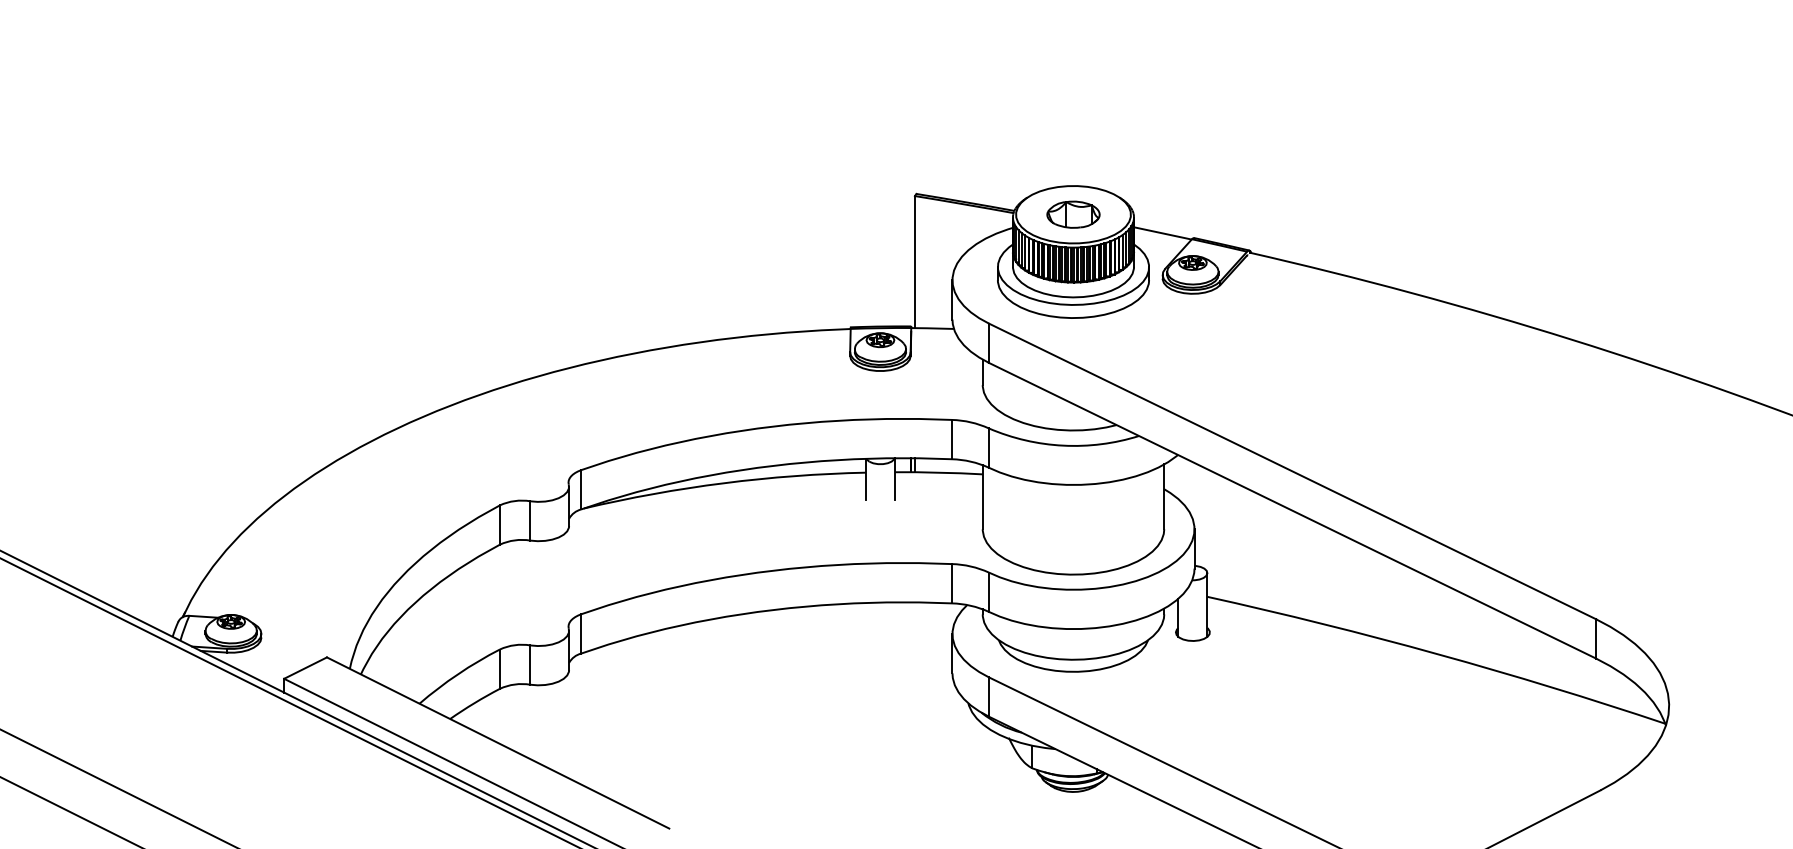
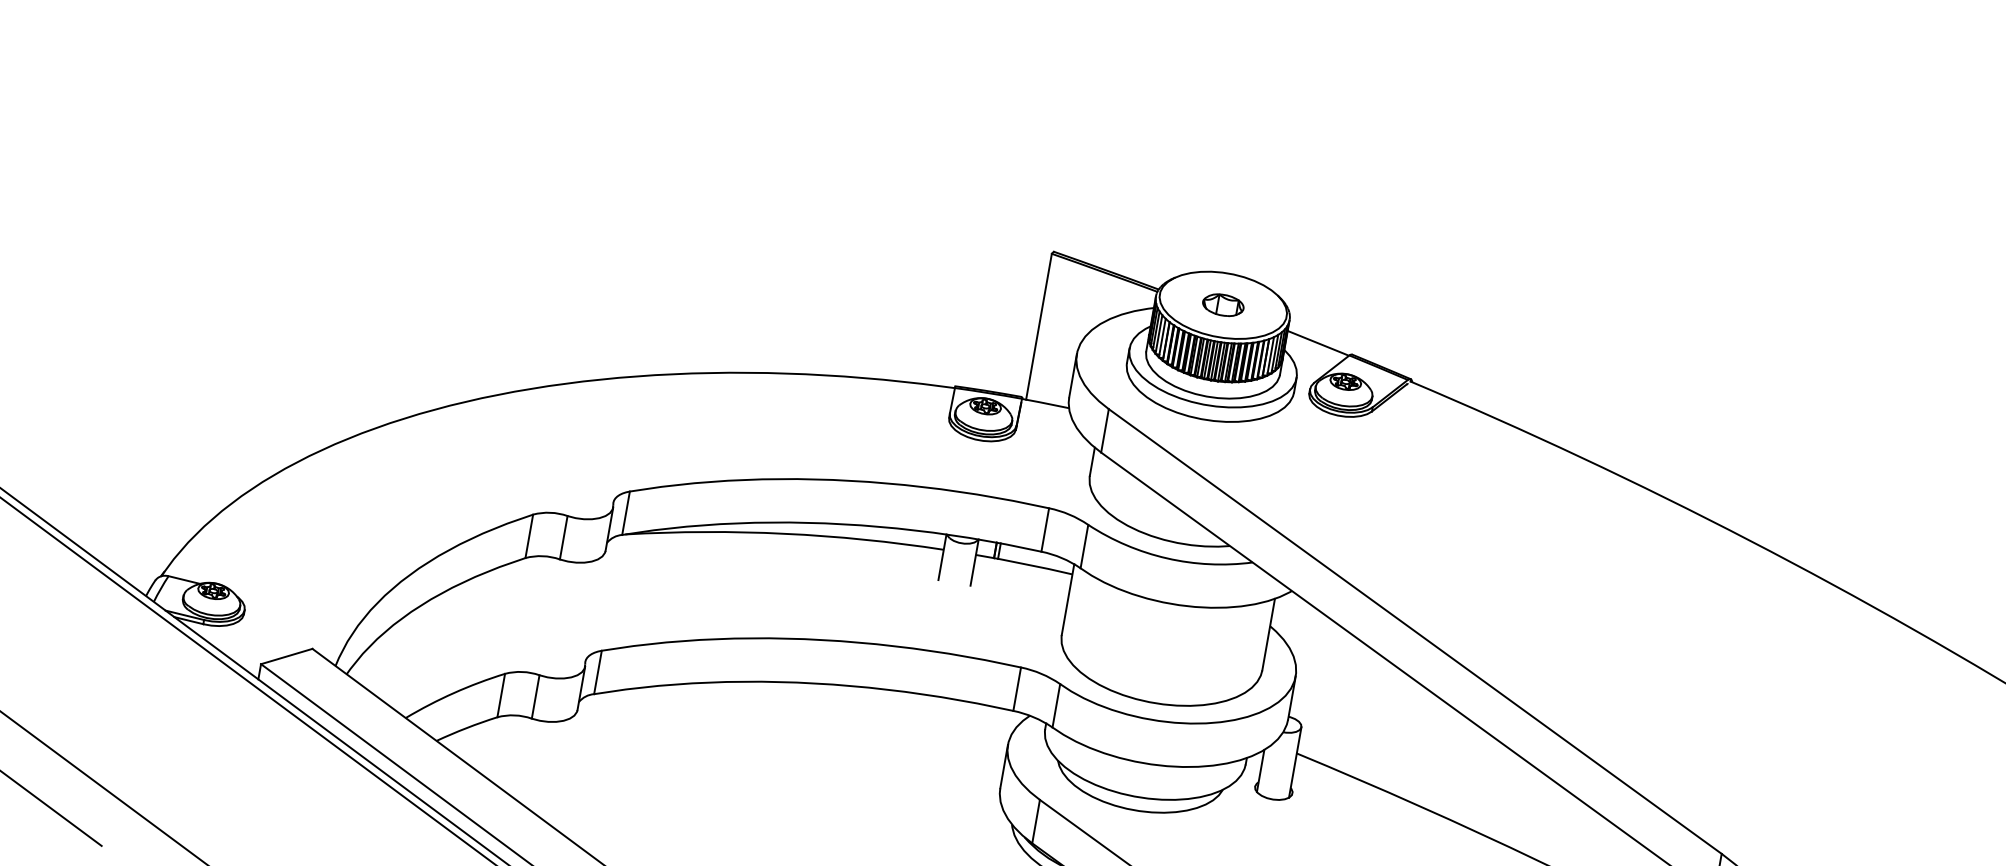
part: (1073, 214) -> (1223, 305), size x0.7

